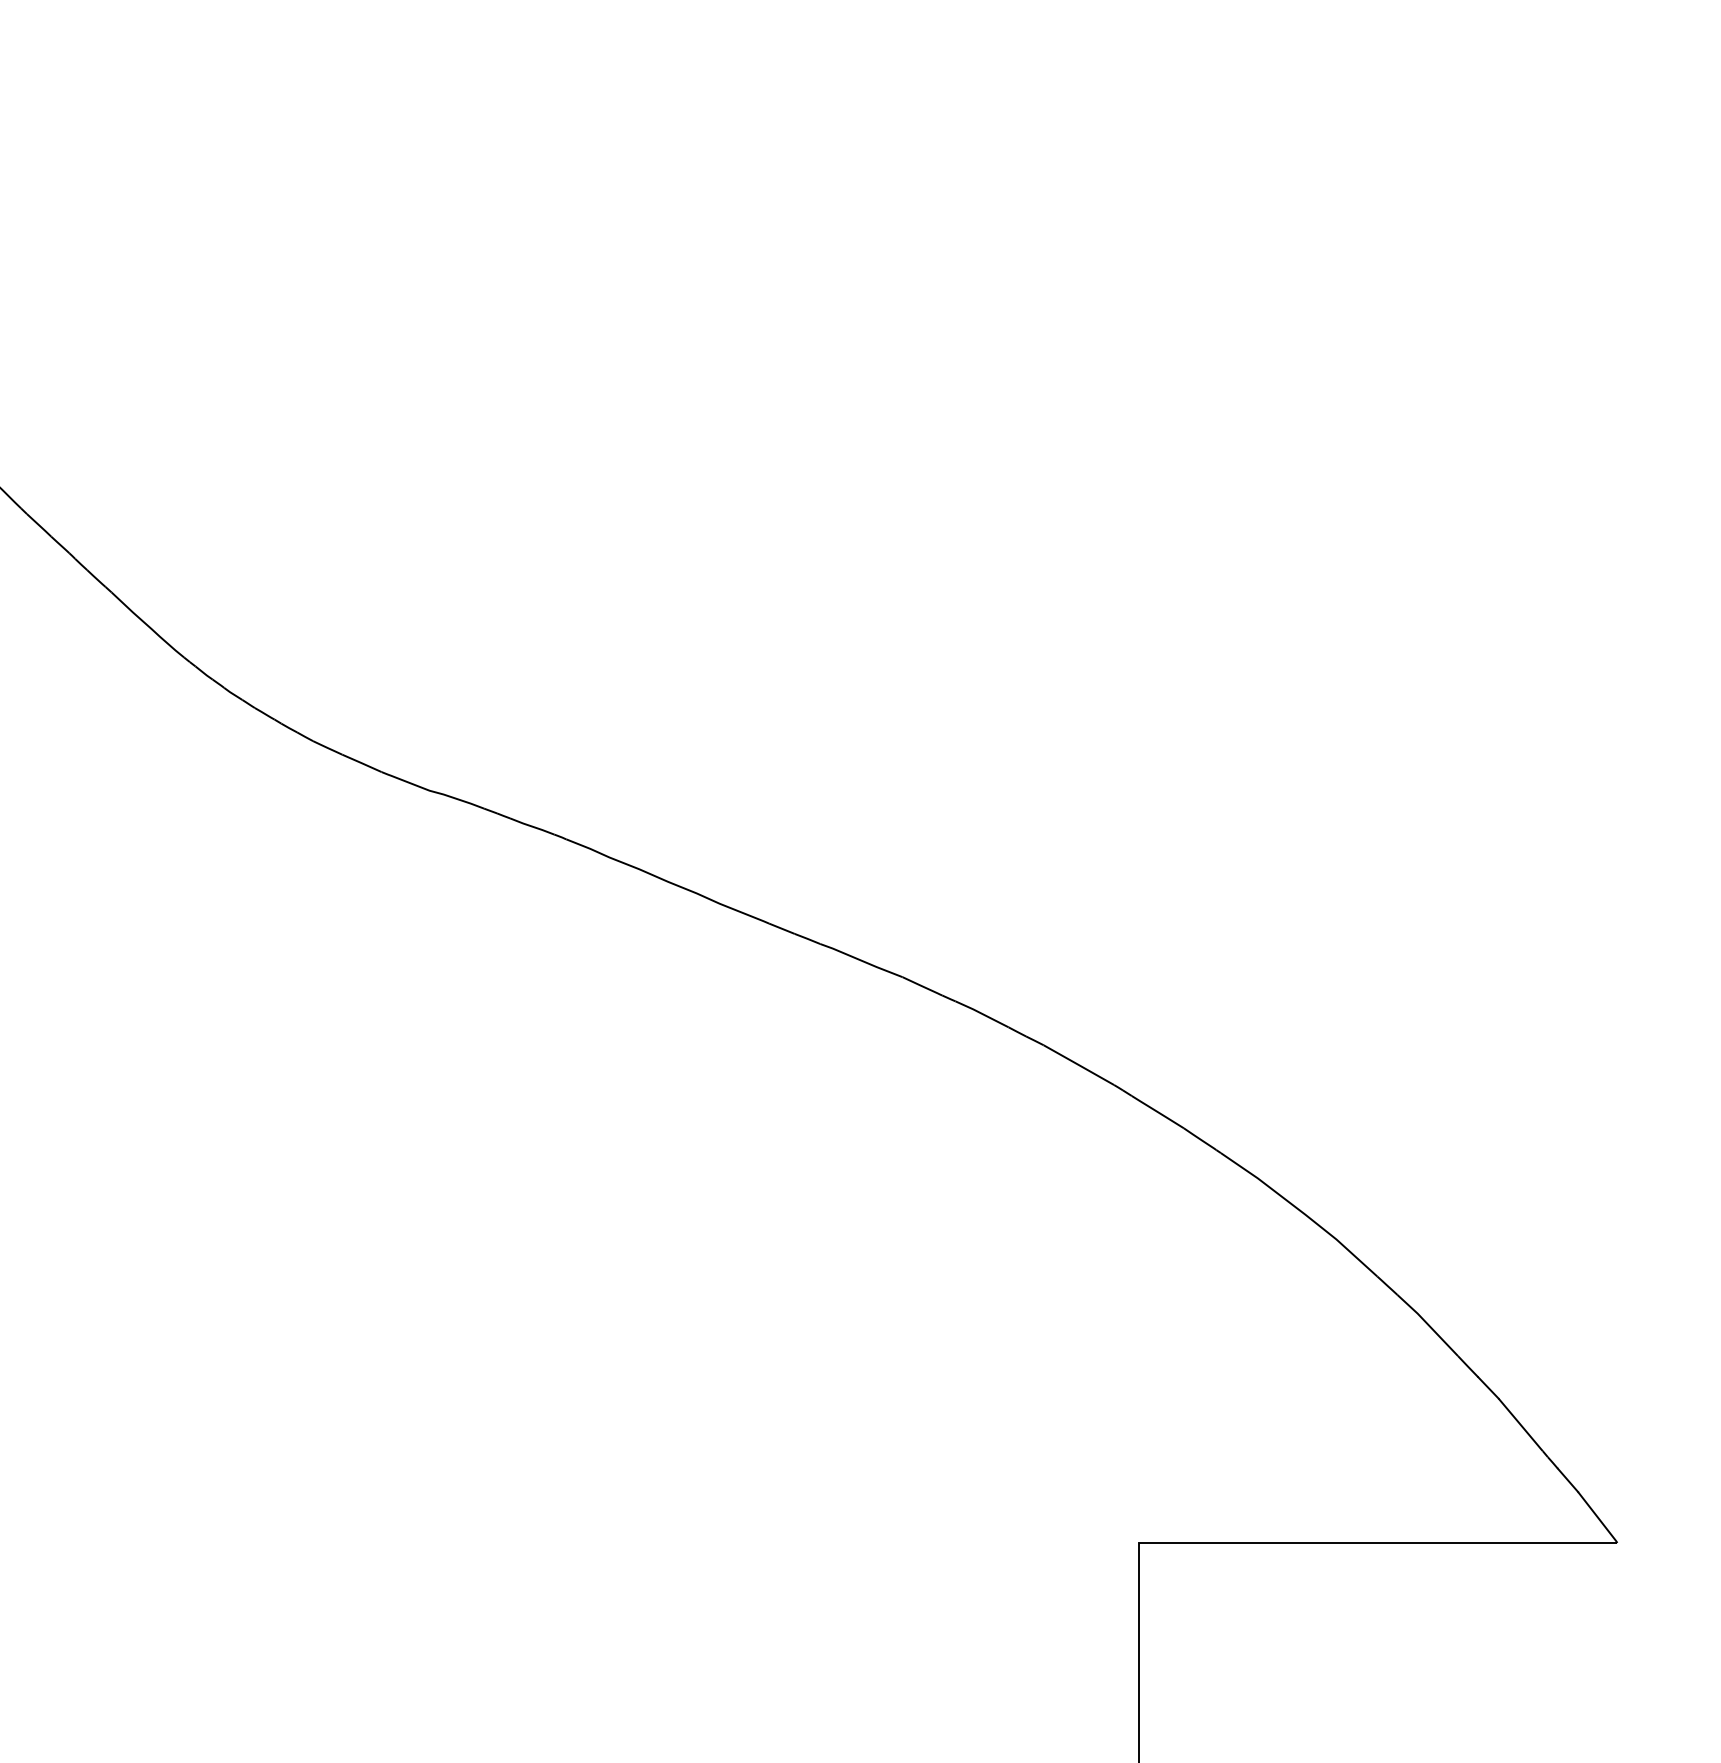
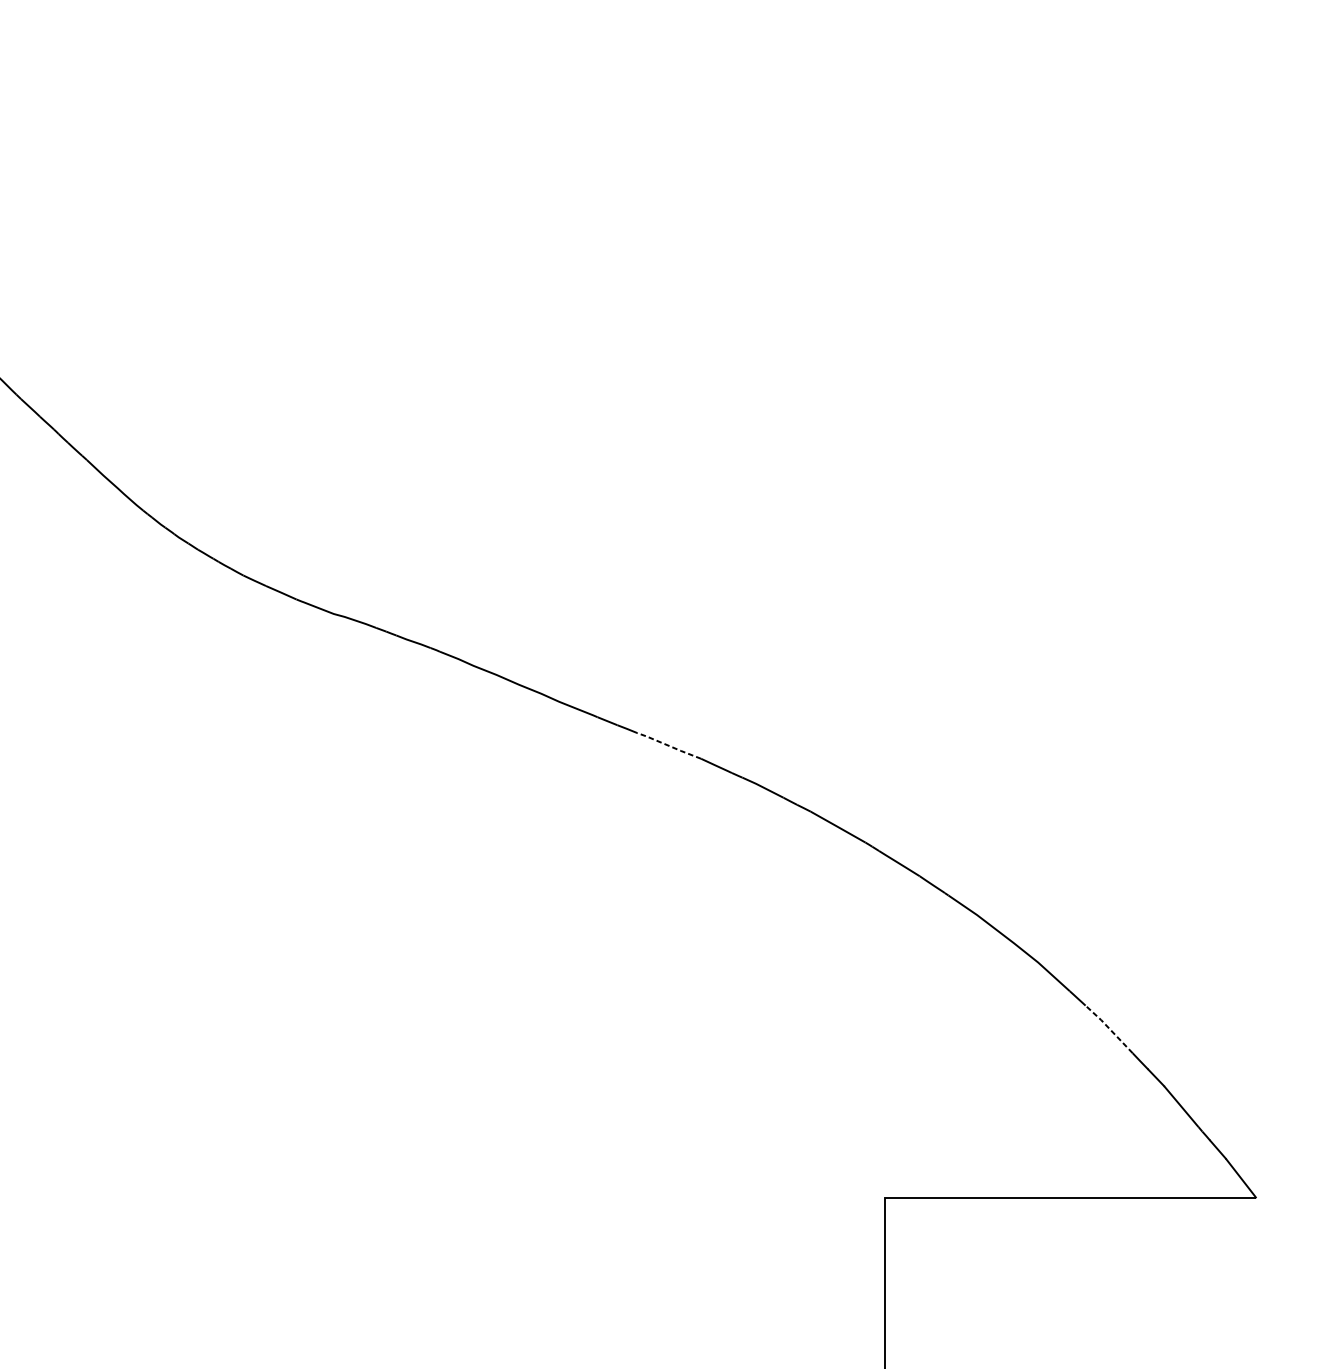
line: (861, 960) -> (669, 745), solid -> dashed
line: (1427, 1324) -> (1108, 1028), solid -> dashed

